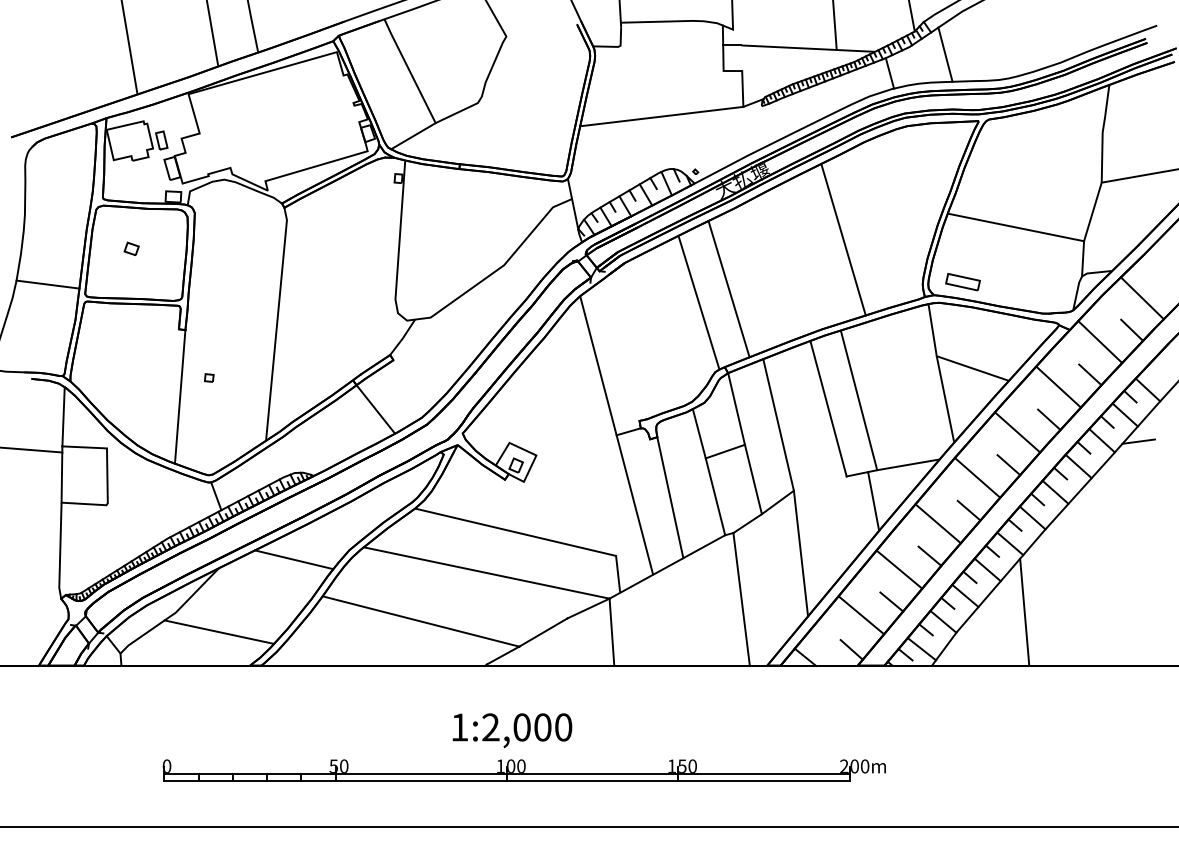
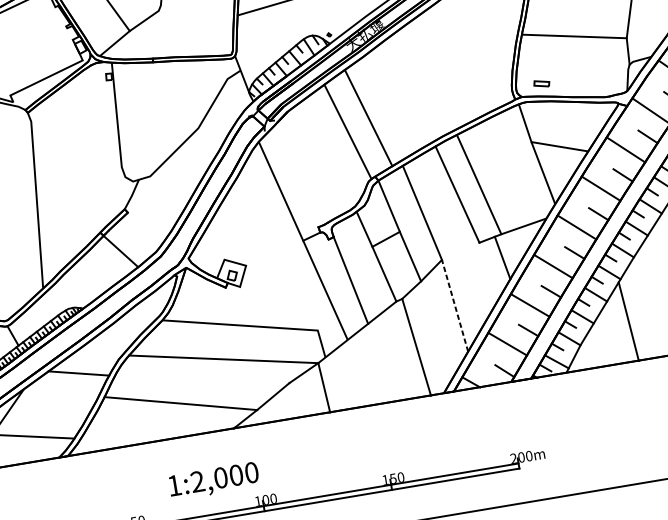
line: (843, 239) -> (447, 66), removed
part: (962, 282) -> (541, 84), size x0.6
line: (800, 553) -> (454, 305), solid -> dashed
text: (512, 730) -> (214, 481), moved

